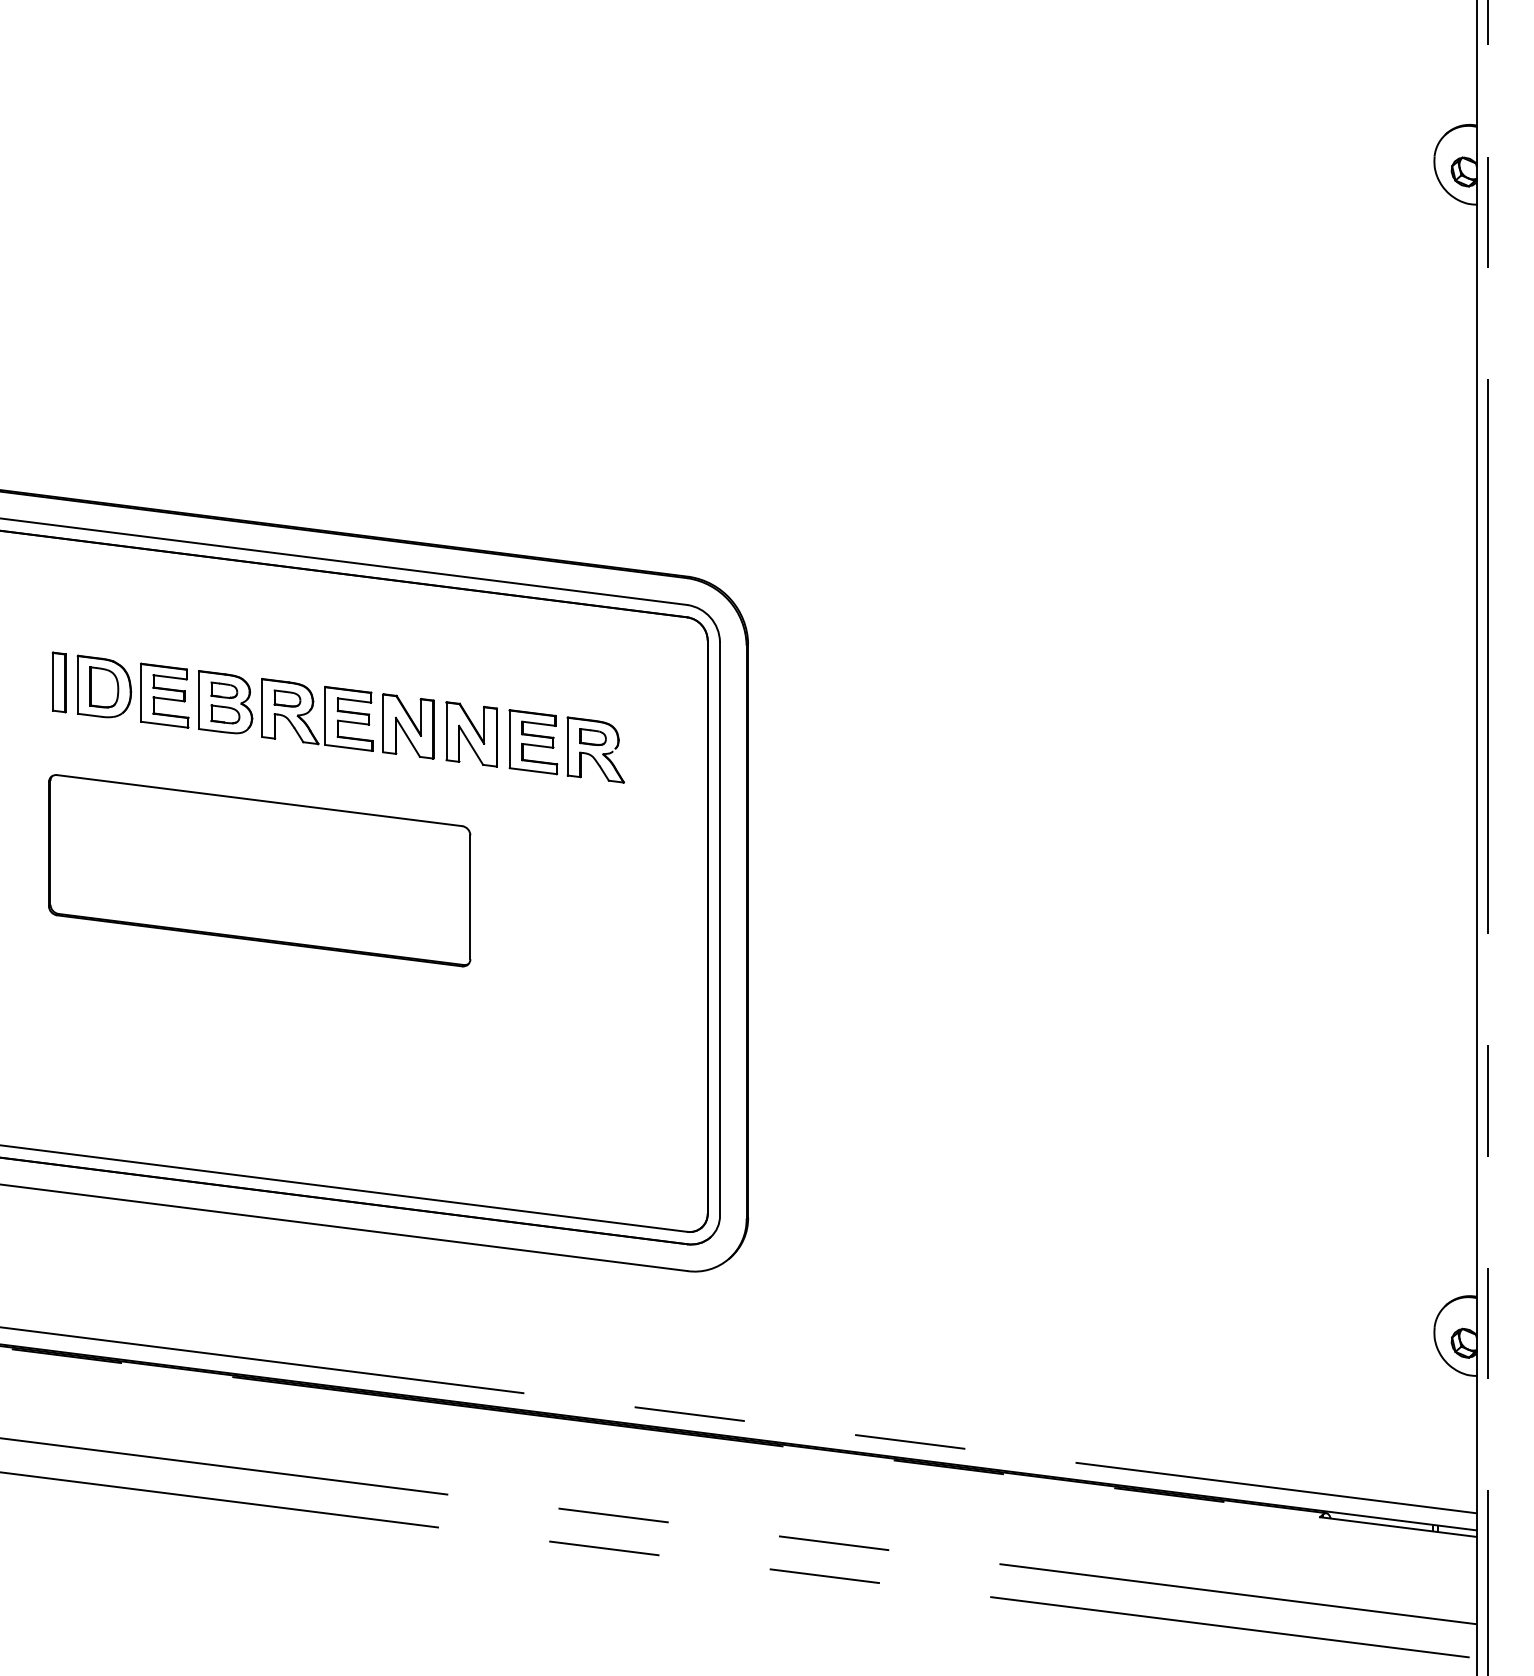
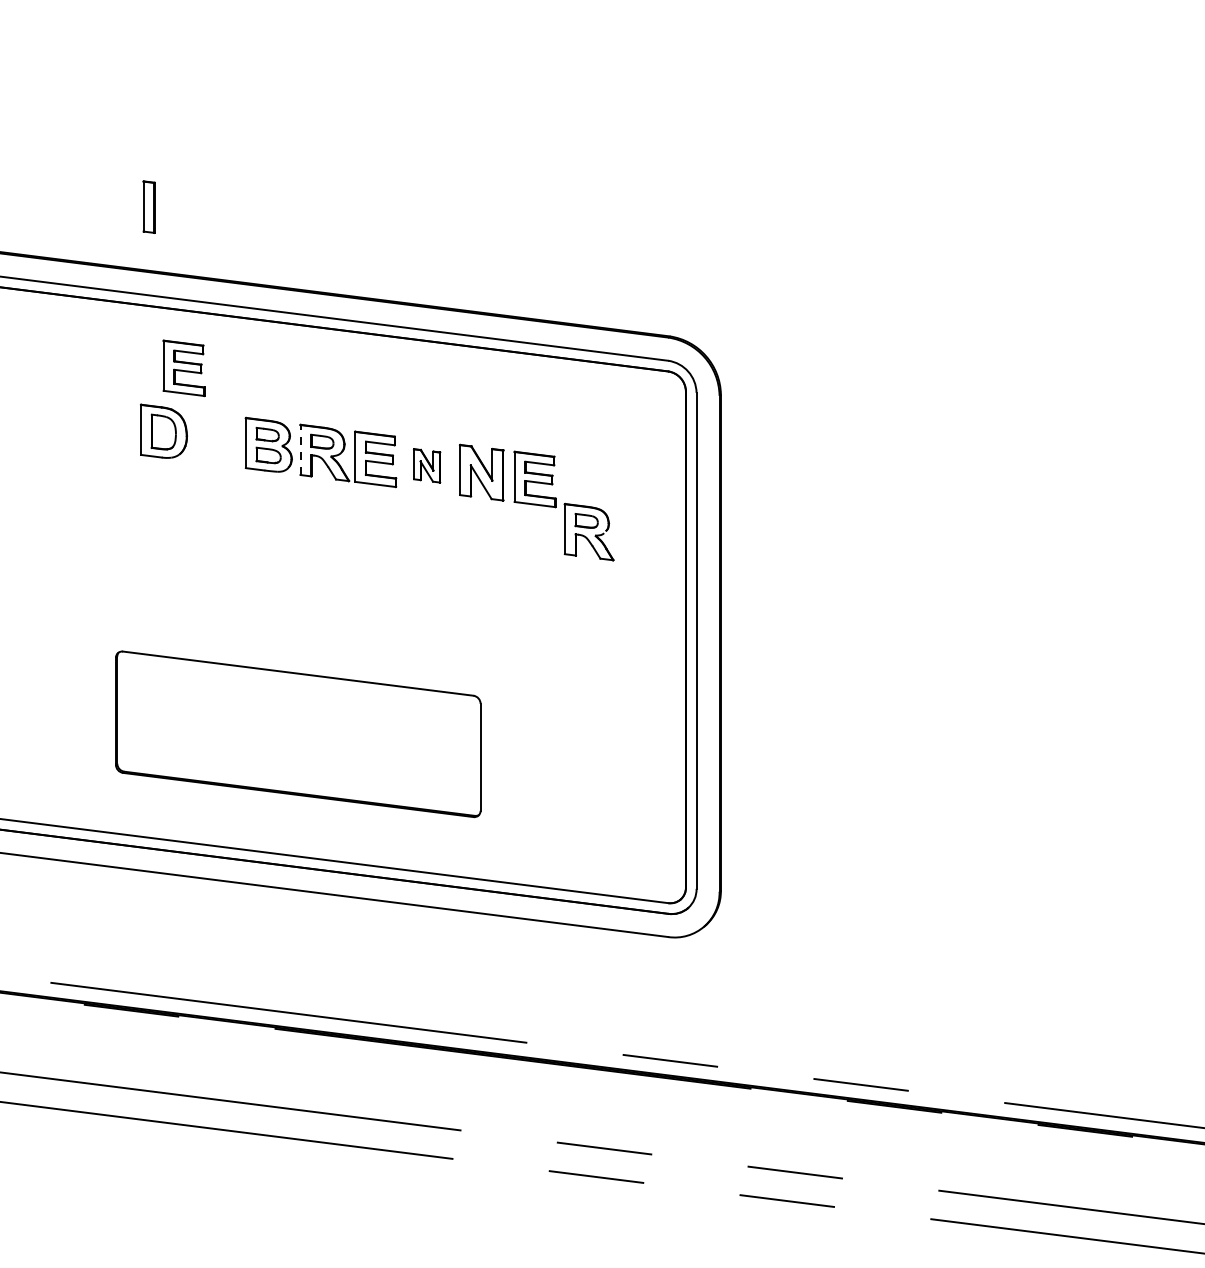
part: (58, 682) -> (148, 207), moved
part: (164, 695) -> (183, 368), moved
line: (262, 708) -> (300, 450), solid -> dashed
part: (408, 726) -> (427, 465), size x0.6
part: (595, 749) -> (588, 531), moved
part: (259, 870) -> (298, 734), moved

